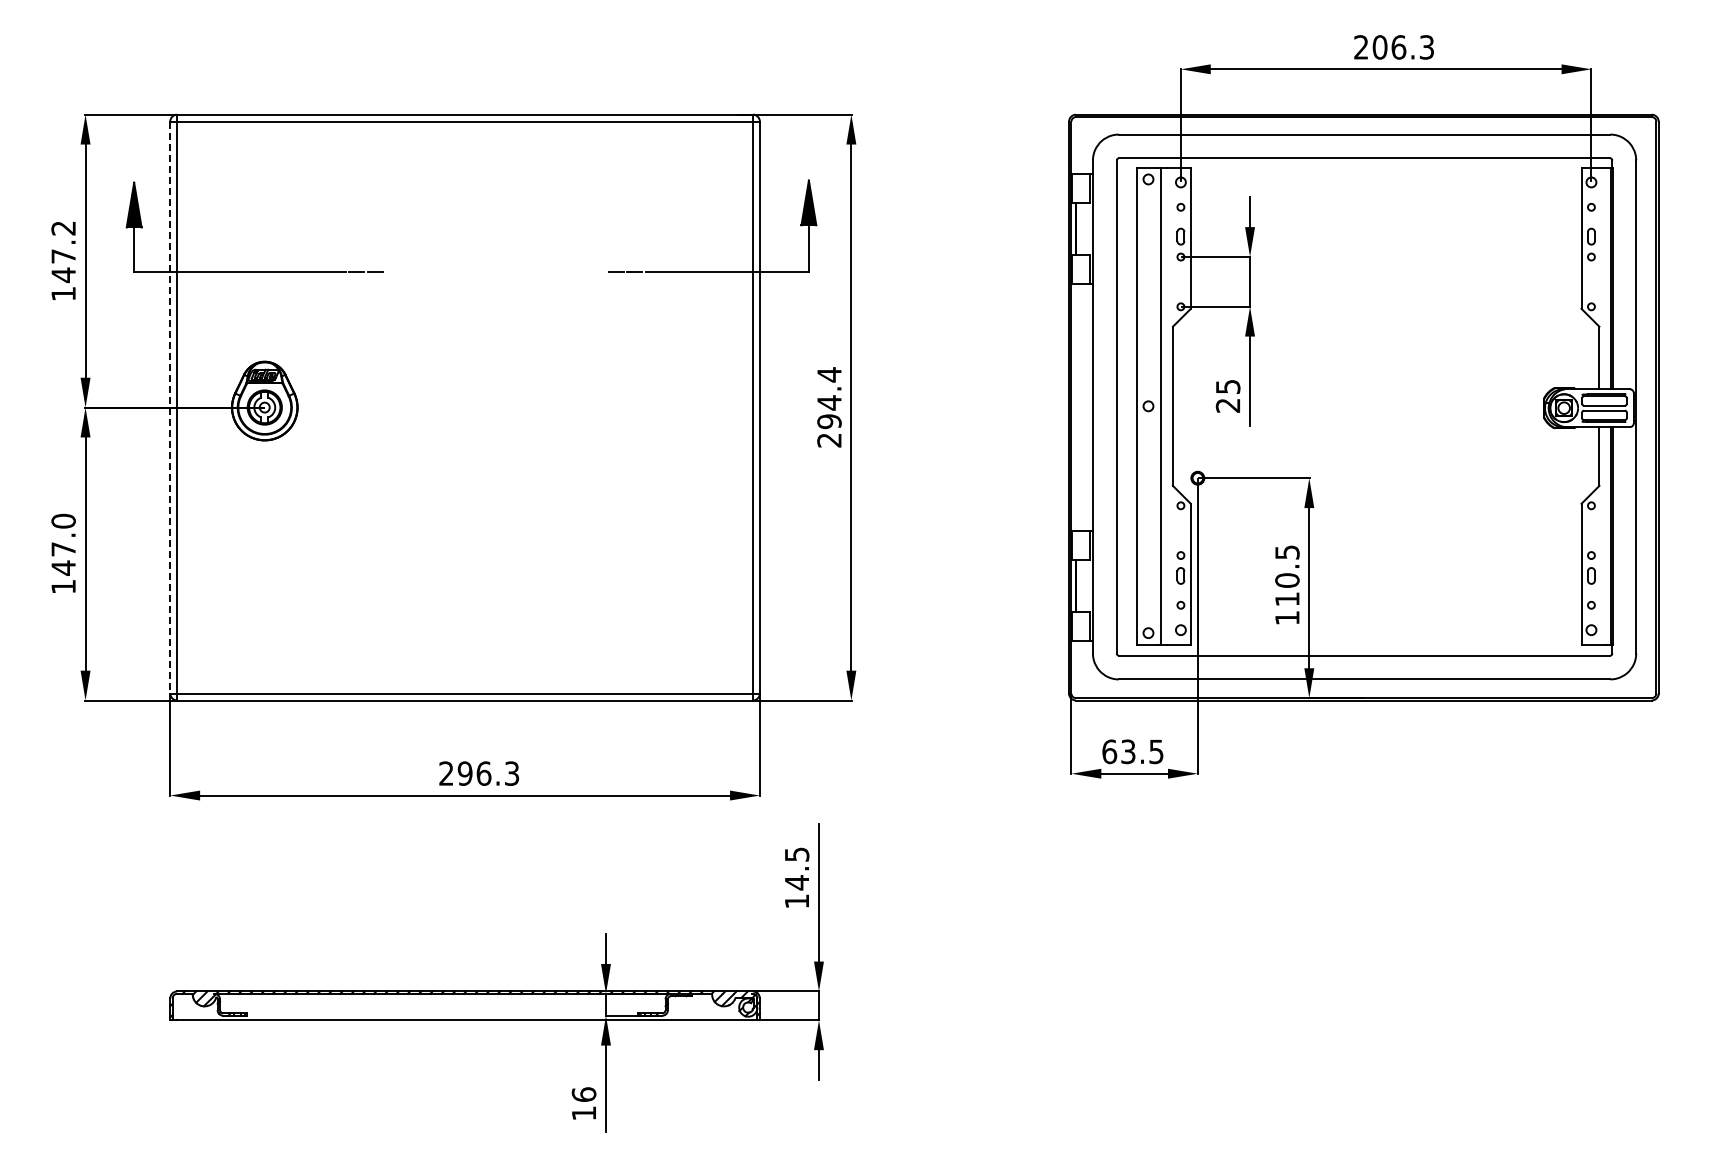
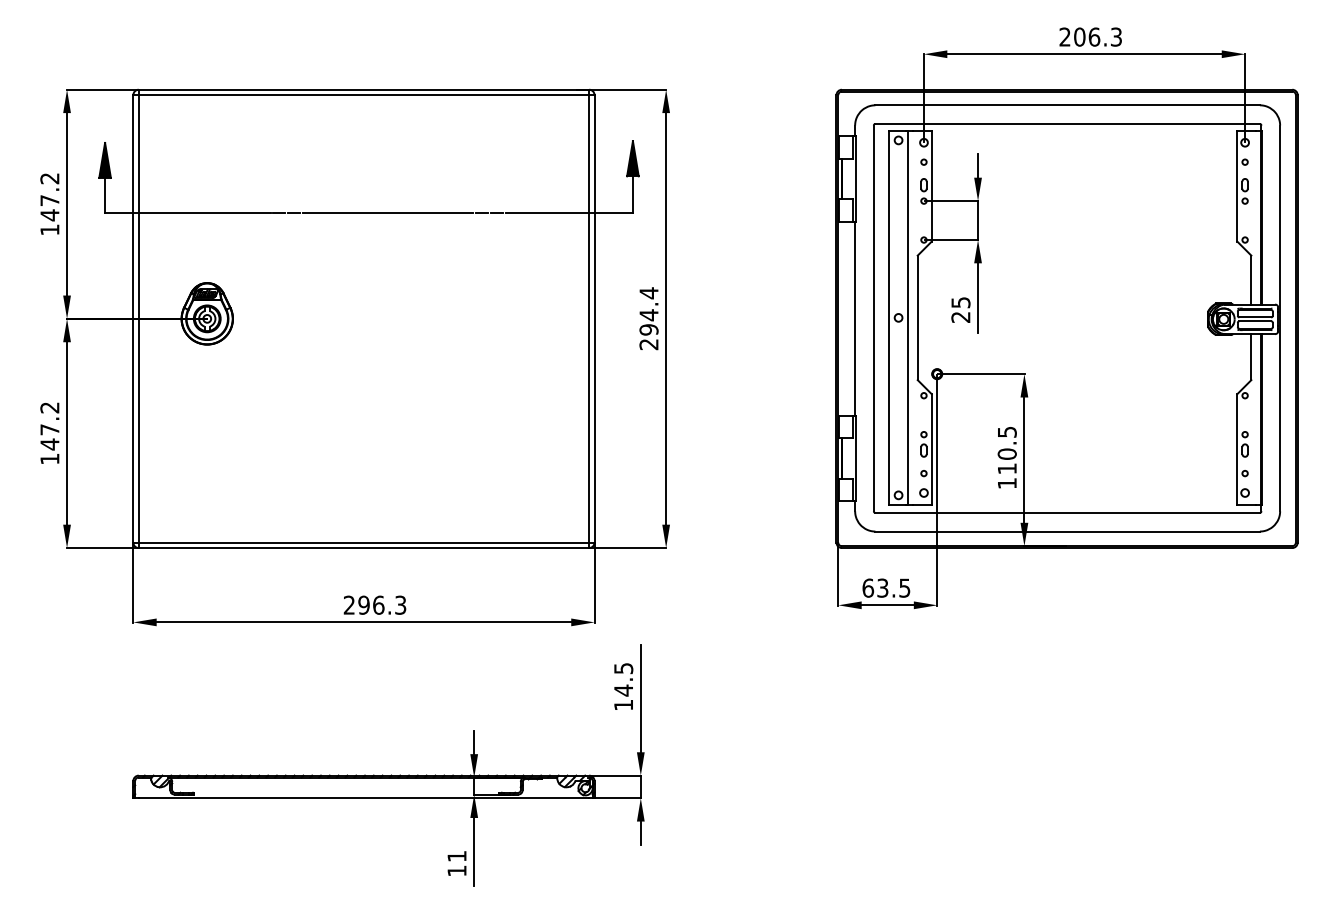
line: (495, 272) -> (387, 213), added
line: (170, 407) -> (133, 318), dashed -> solid
text: (63, 520) -> (49, 407), 147.0 -> 147.2
text: (583, 1094) -> (456, 856), 16 -> 11

